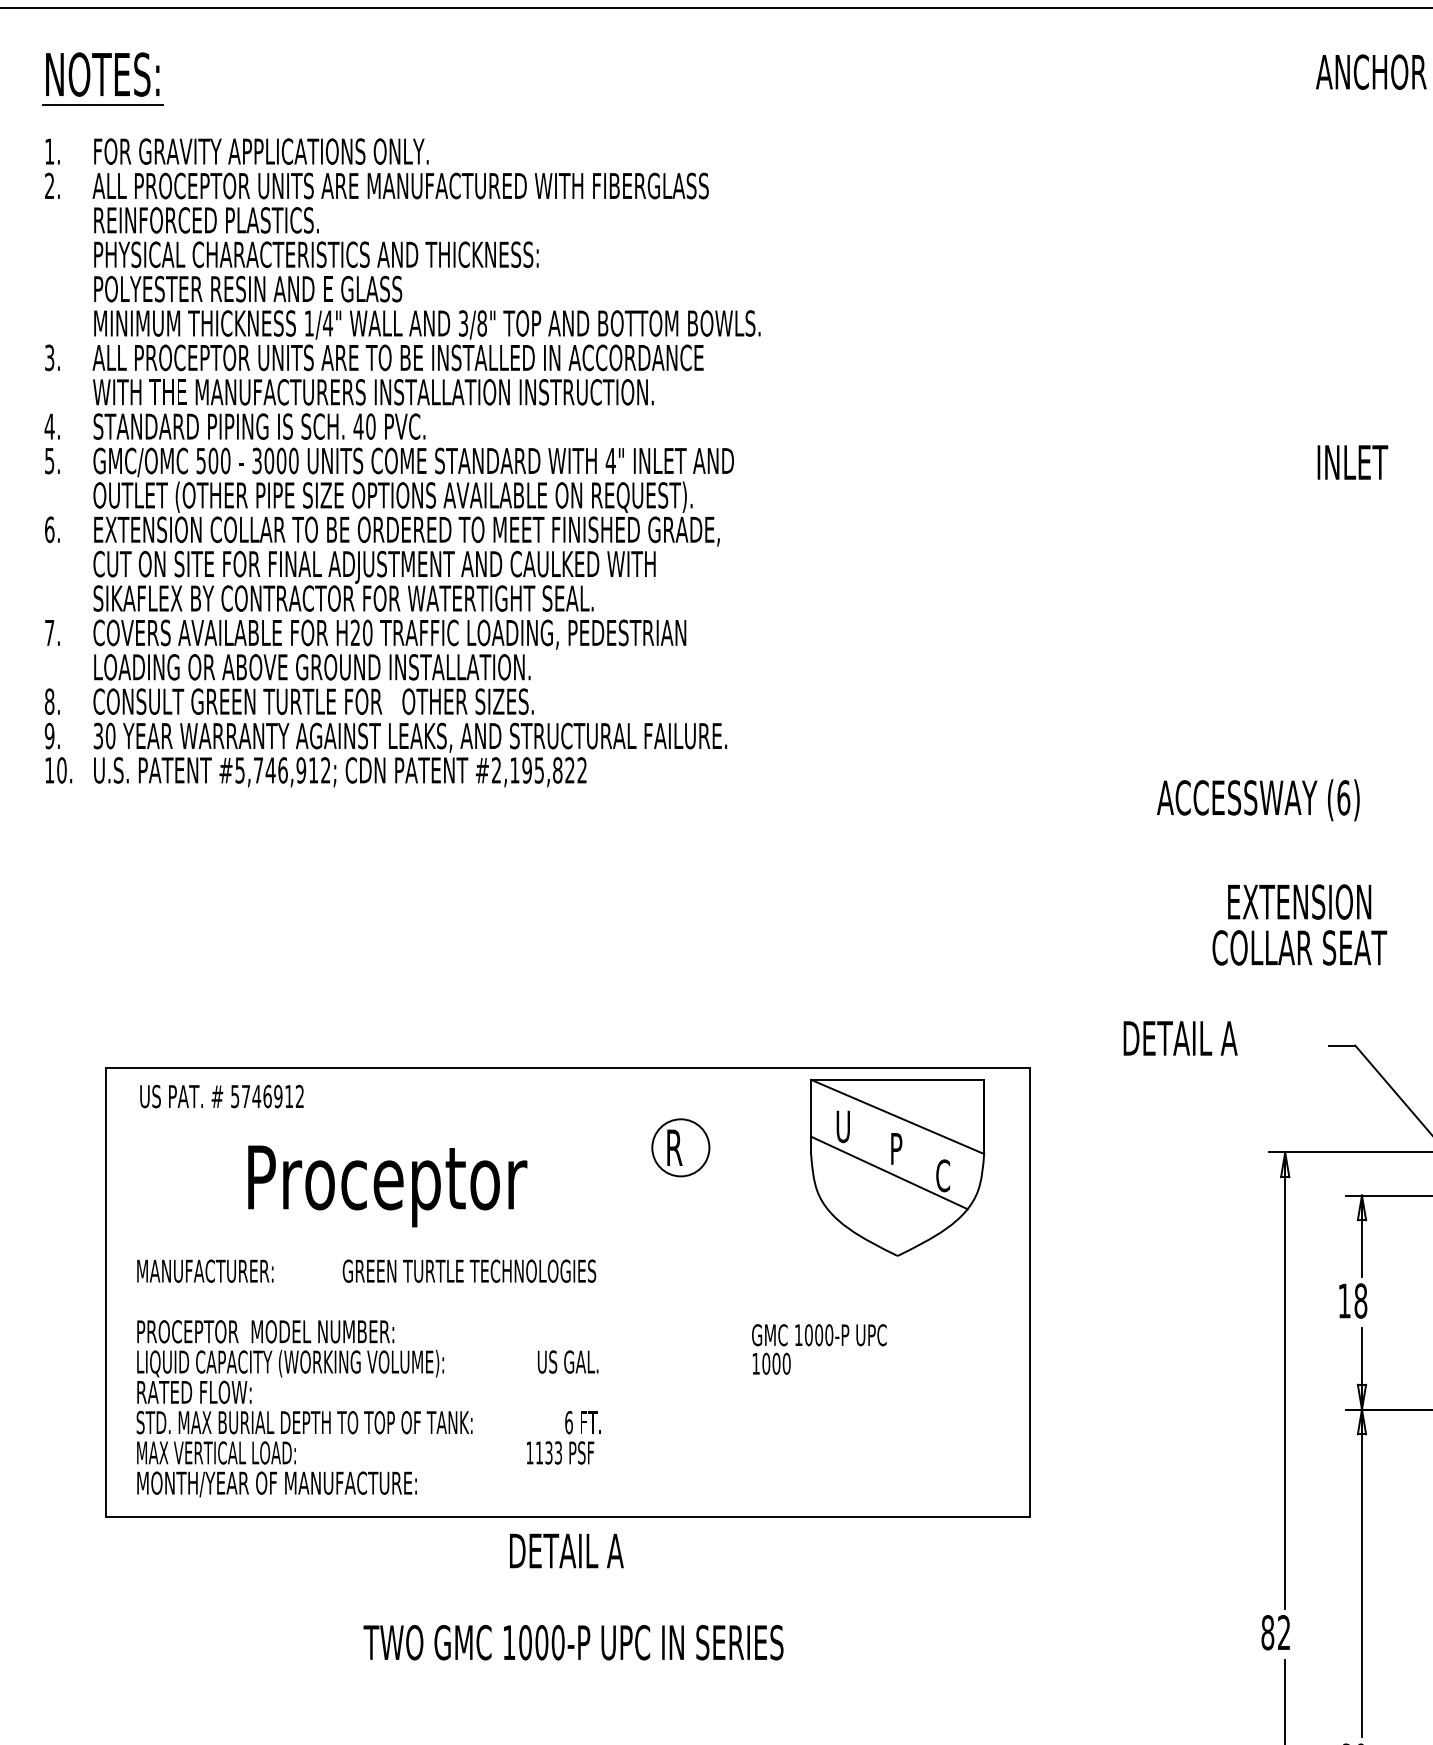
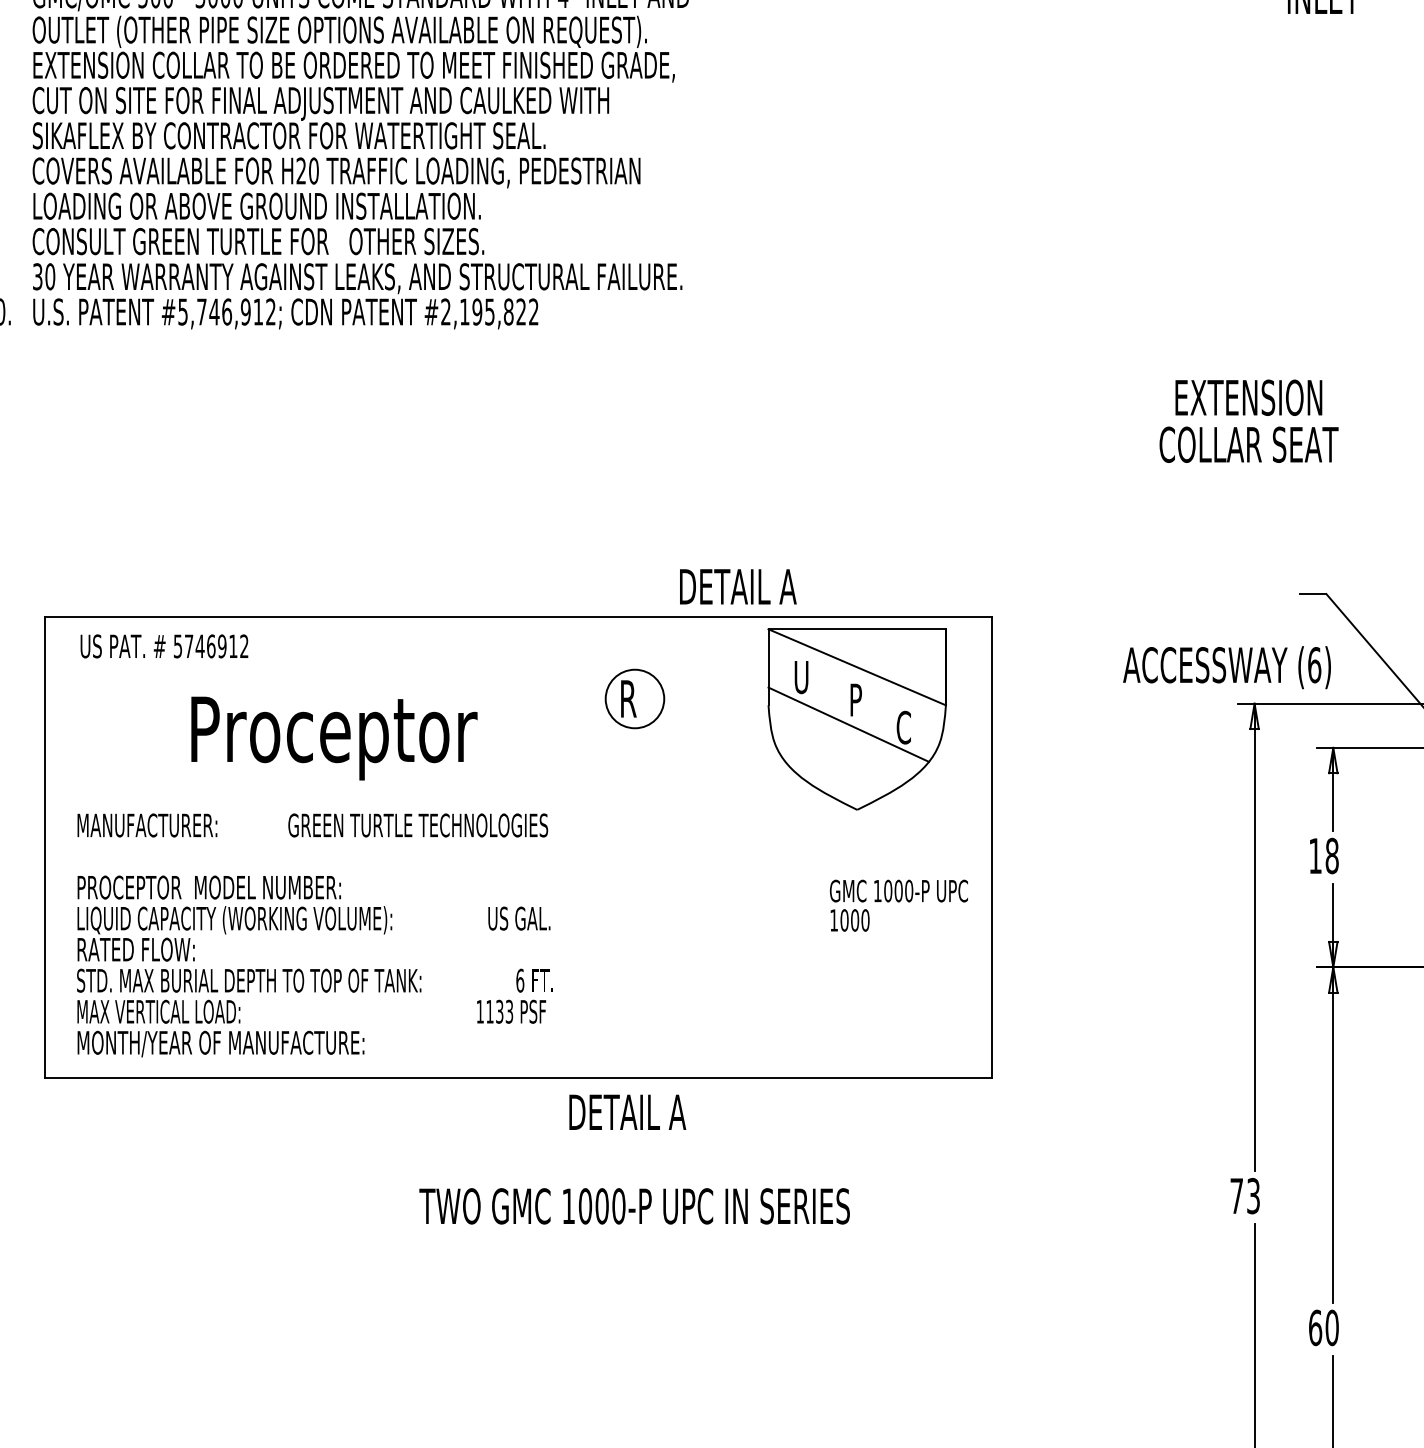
text: (1258, 800) -> (1227, 667), moved
text: (1299, 924) -> (1248, 420), moved
text: (1180, 1038) -> (738, 586), moved
text: (819, 1349) -> (899, 905), moved
text: (573, 1596) -> (634, 1159), moved
text: (1275, 1632) -> (1244, 1195), 82 -> 73

